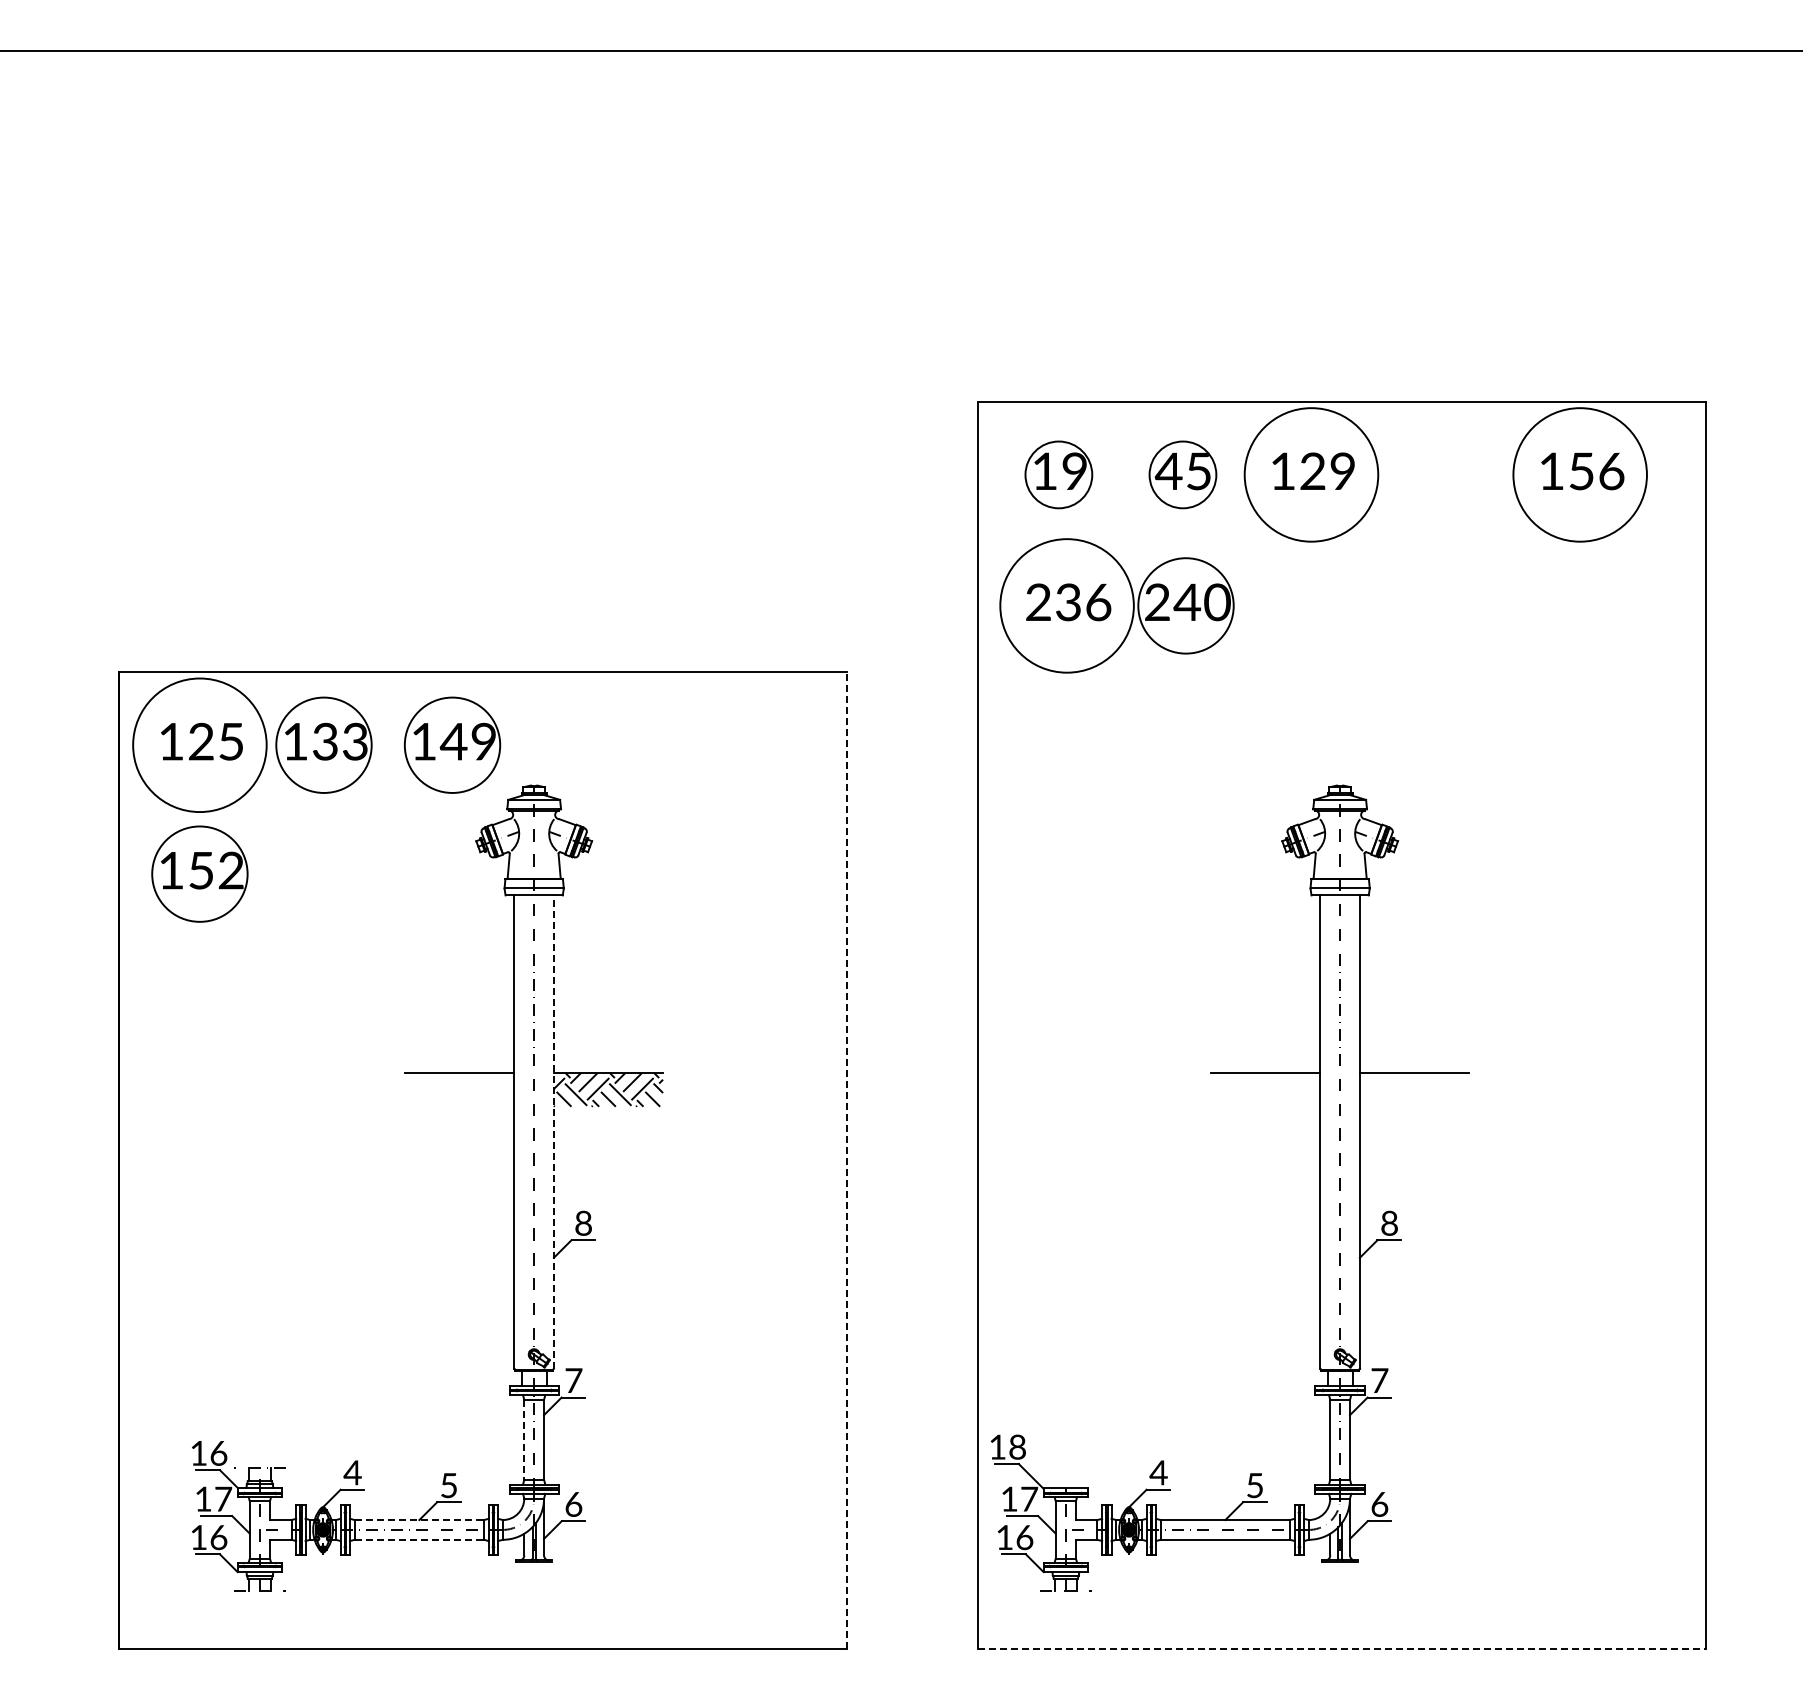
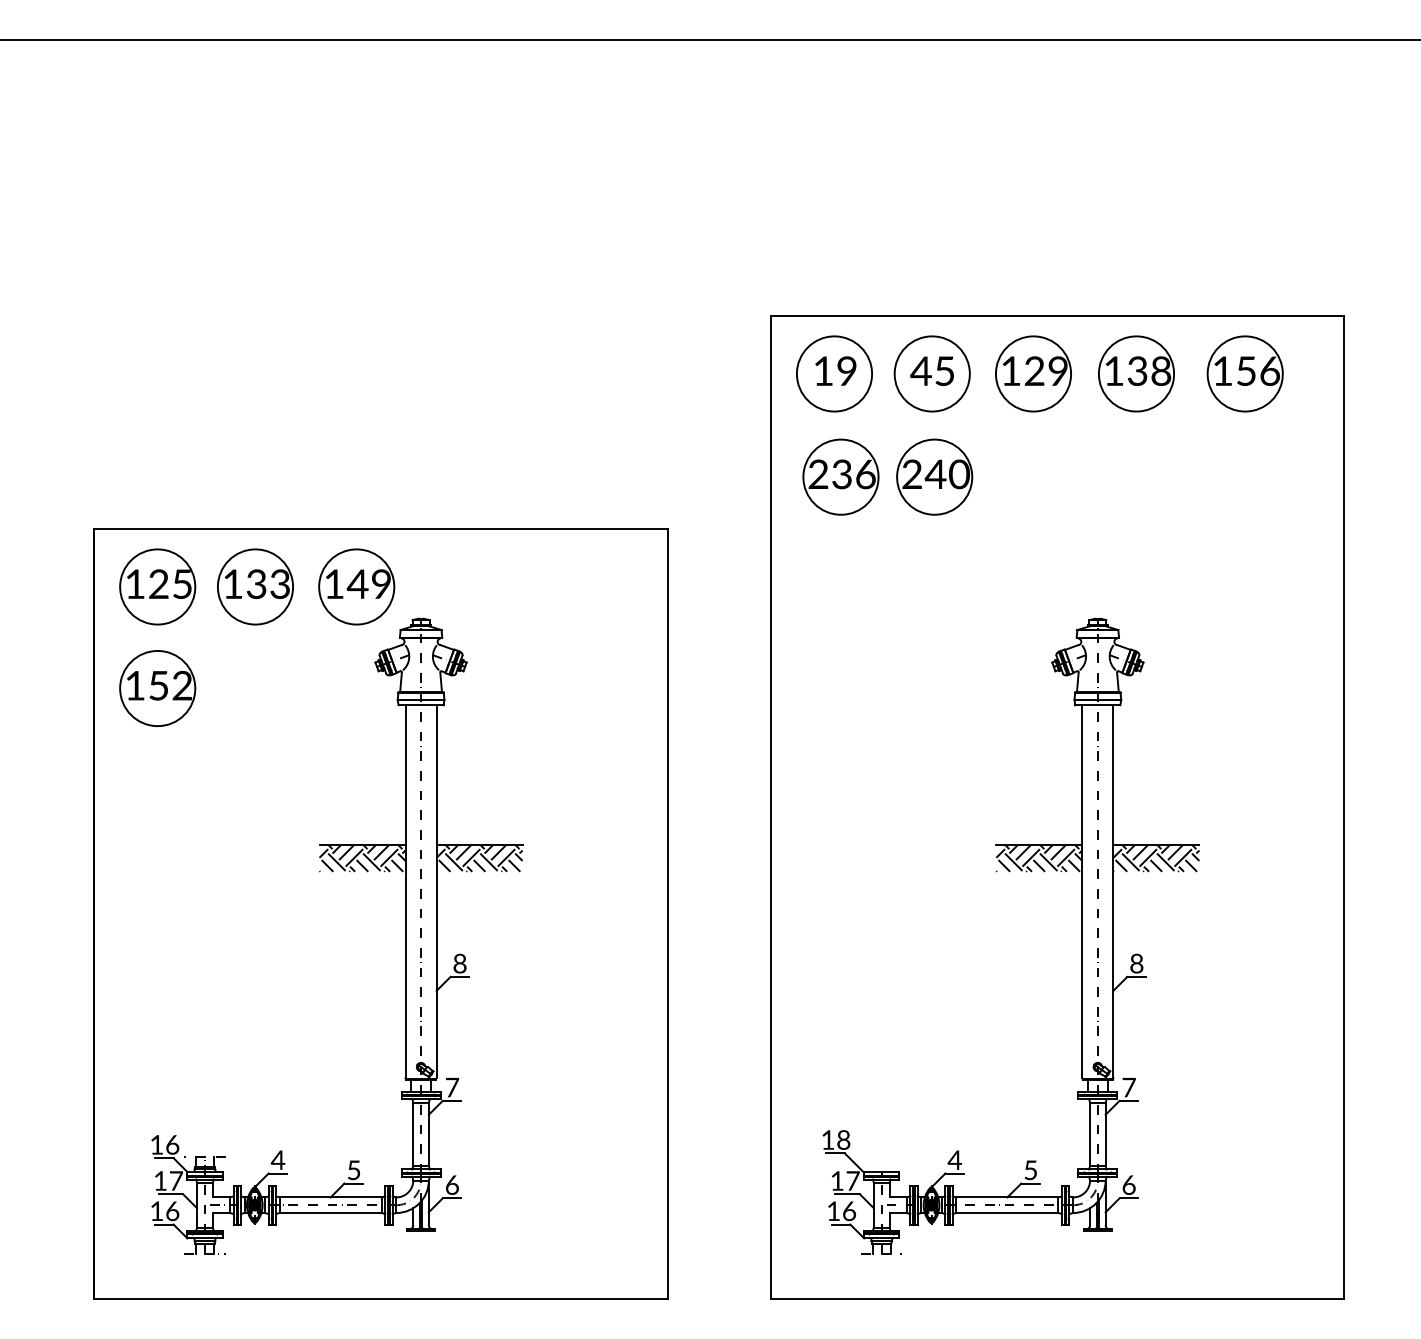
circle: (1058, 474) -> (834, 373), size x1.43
circle: (1182, 474) -> (931, 373), size x1.43
circle: (1311, 474) -> (1033, 373), size x0.71
part: (1441, 474) -> (1135, 373), added
circle: (1579, 474) -> (1244, 373), size x0.71
circle: (1066, 605) -> (840, 476), size x0.71
circle: (199, 744) -> (157, 586), size x0.71
hatch: (459, 1089) -> (362, 858), added
part: (1228, 1107) -> (1009, 872), moved
line: (553, 1132) -> (436, 892), dashed -> solid
line: (846, 1160) -> (667, 914), dashed -> solid
line: (524, 1439) -> (413, 1133), dashed -> solid
line: (419, 1520) -> (330, 1197), dashed -> solid
line: (419, 1539) -> (330, 1212), dashed -> solid
line: (1342, 1649) -> (1057, 1299), dashed -> solid

